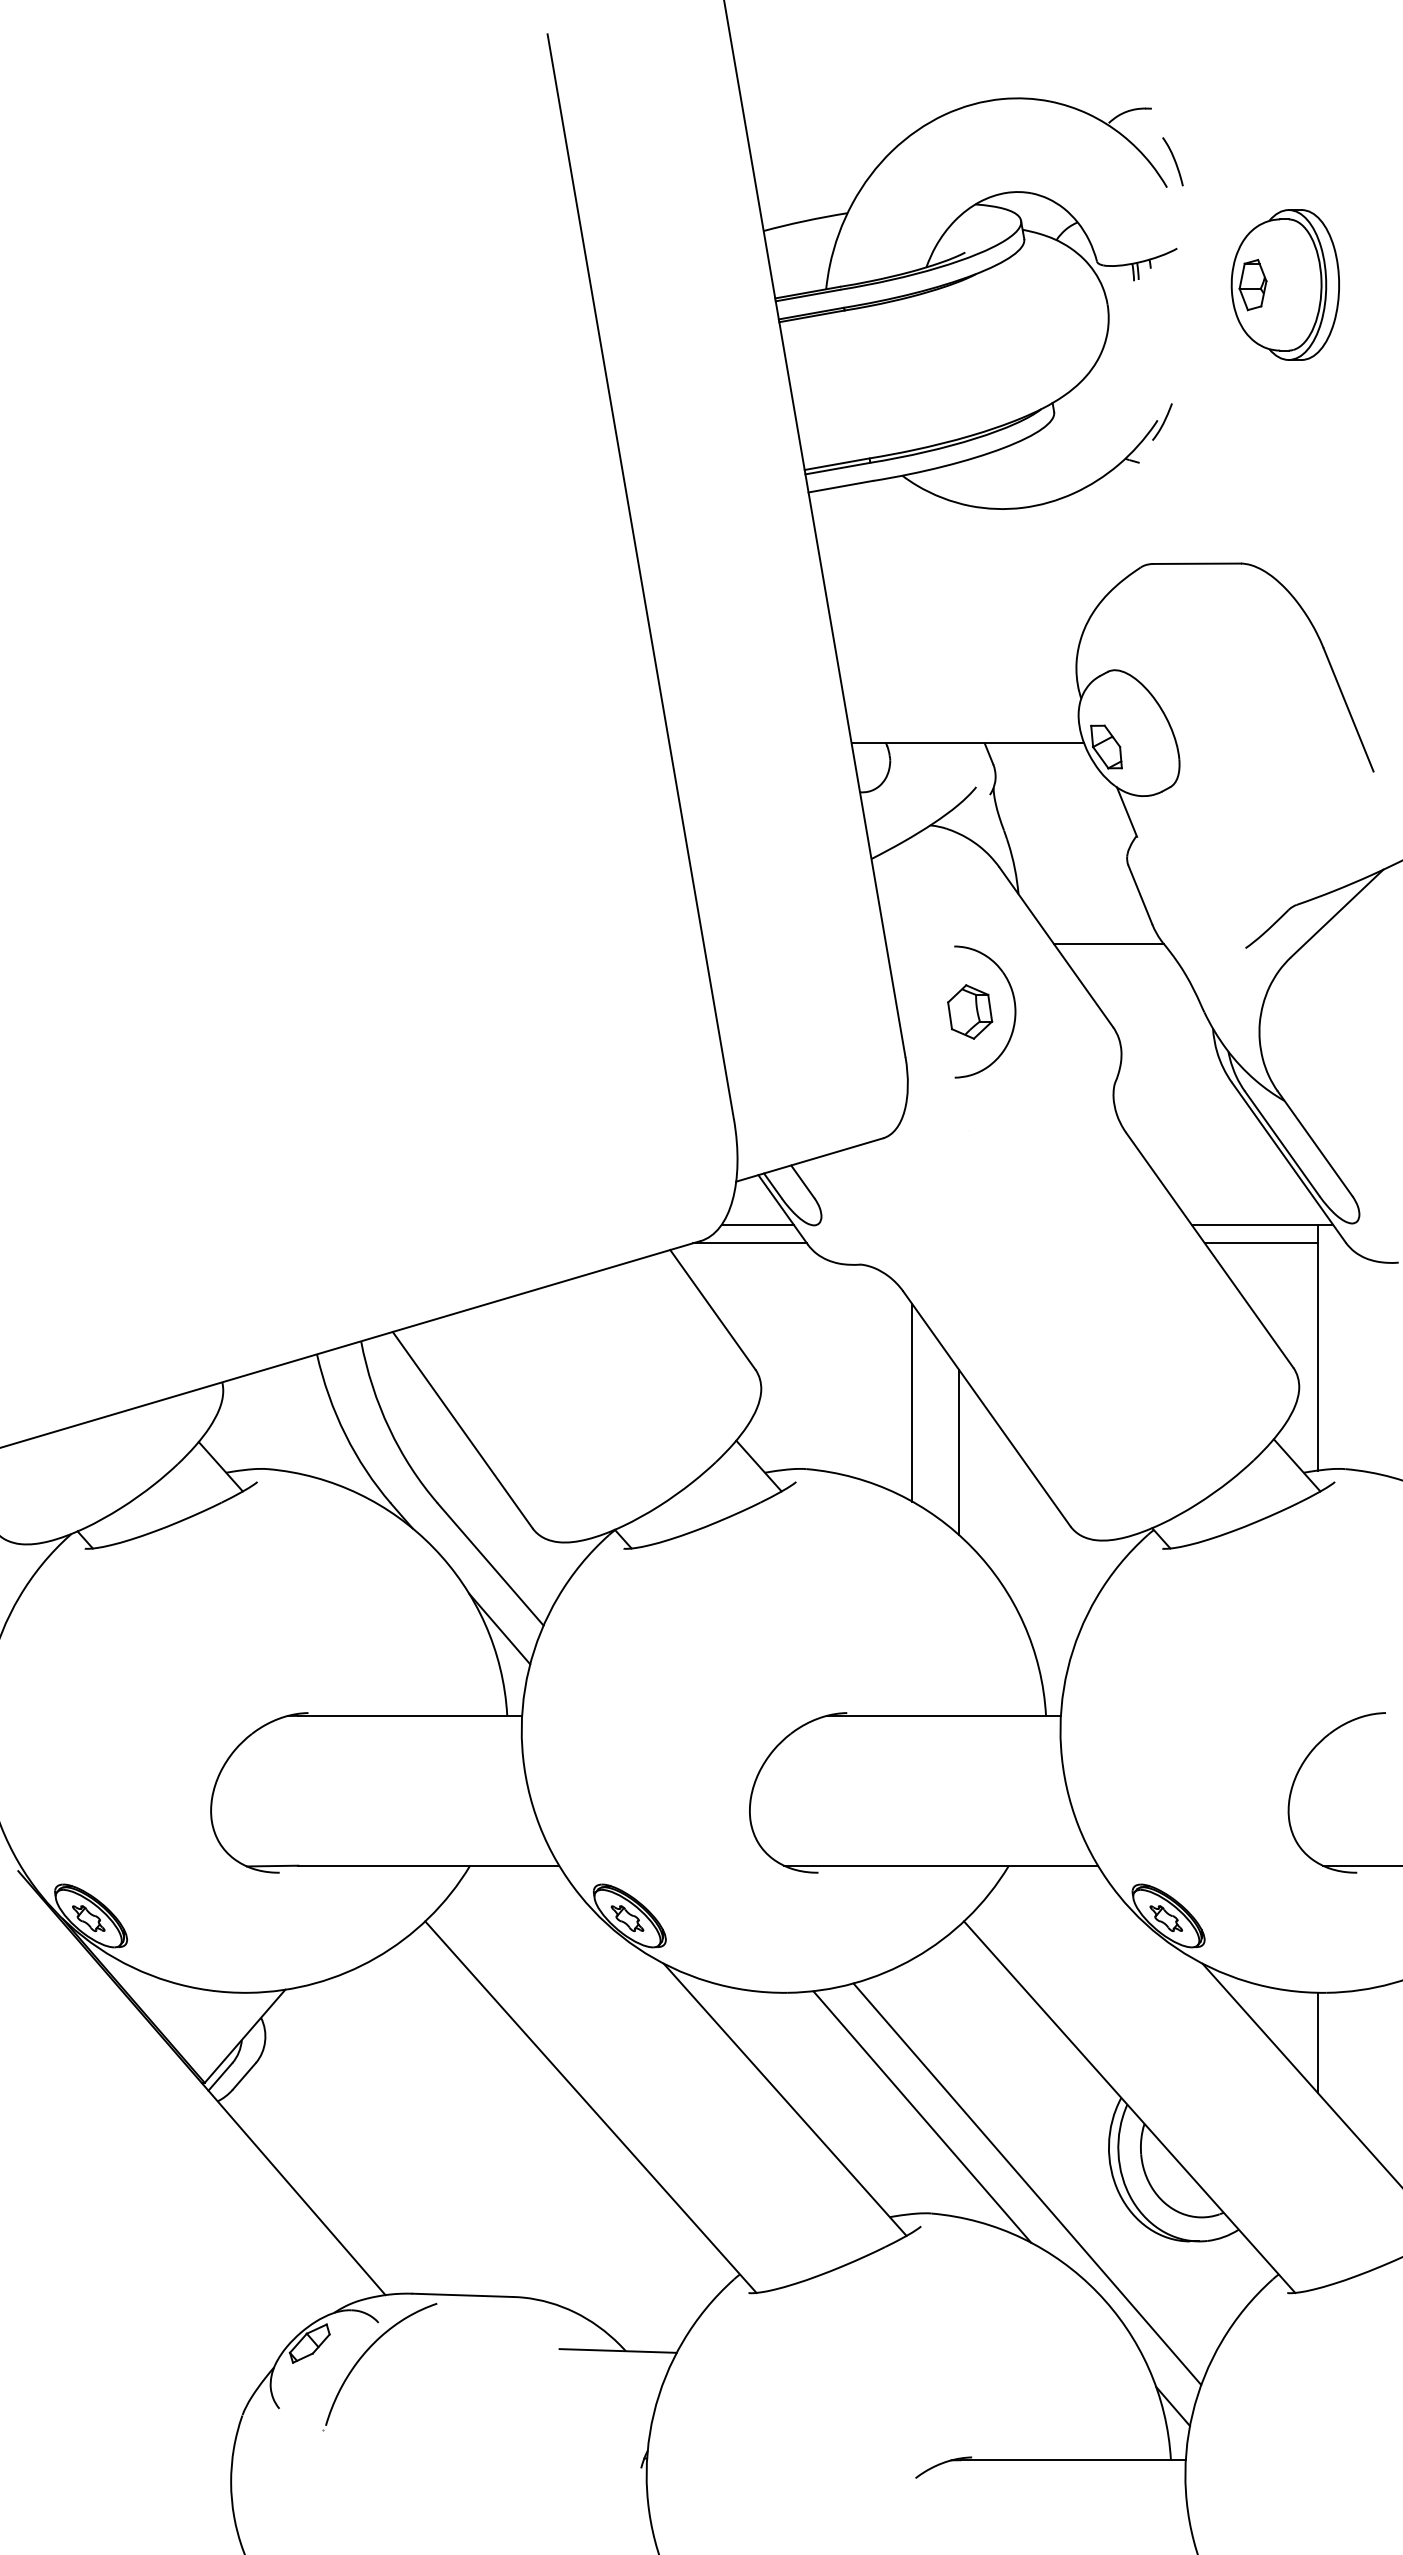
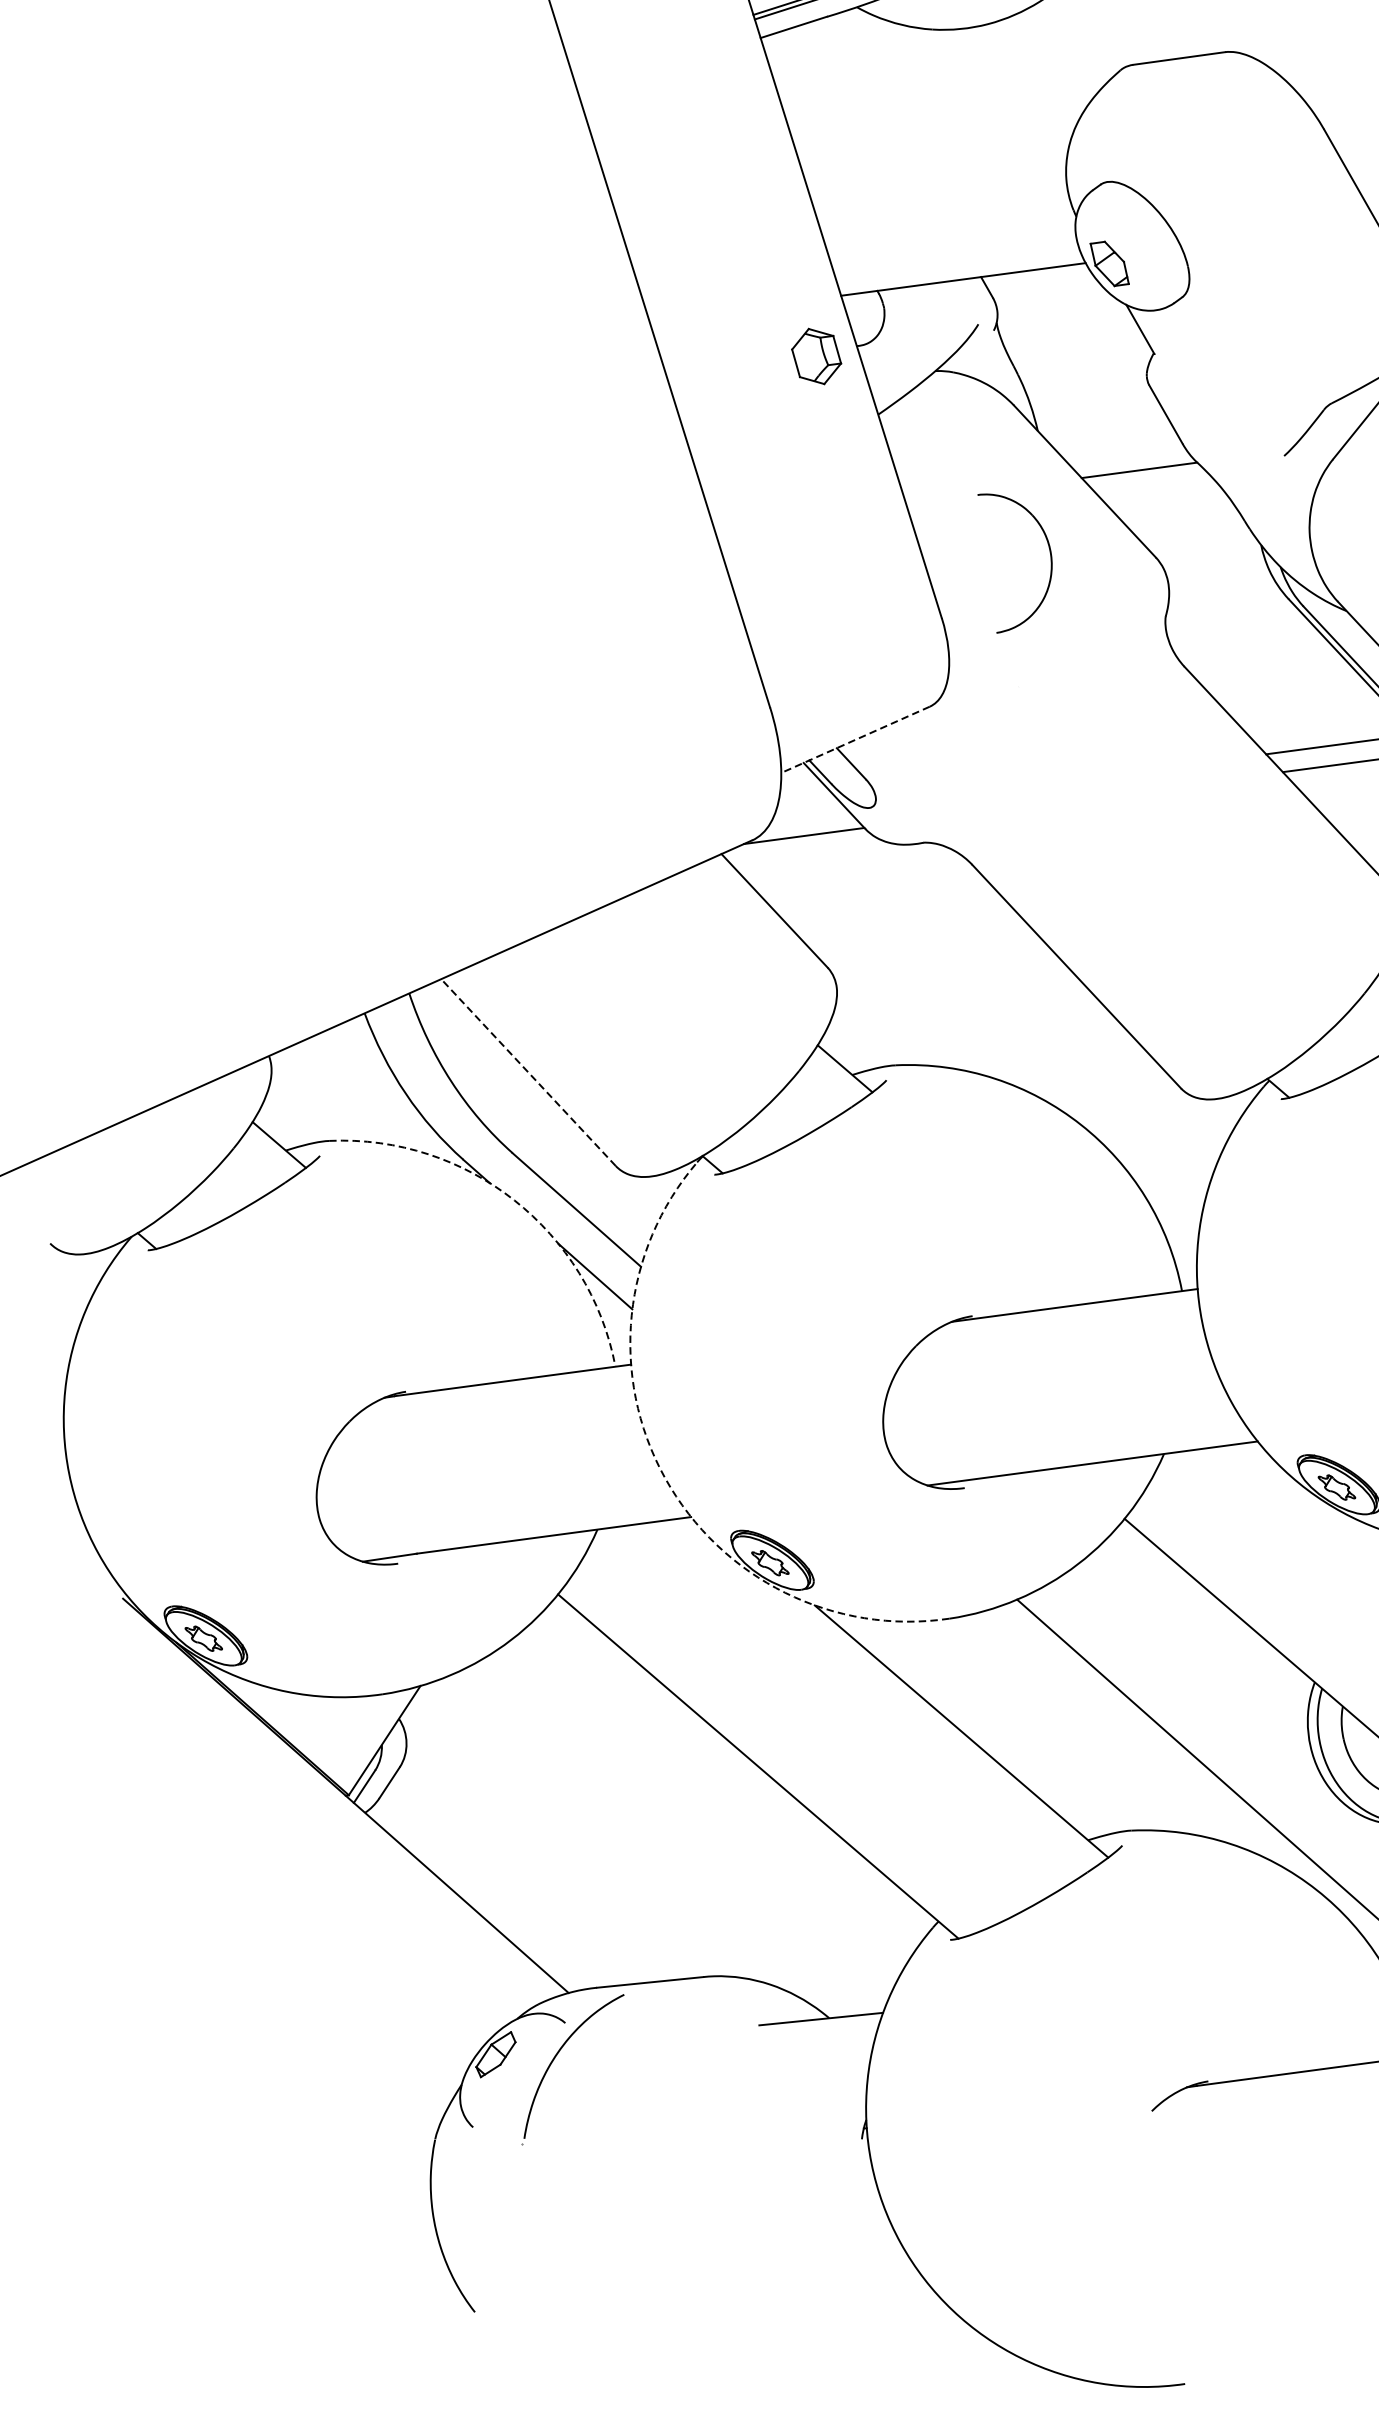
part: (970, 1011) -> (816, 355), moved
line: (809, 1160) -> (855, 740), solid -> dashed
line: (757, 1224) -> (809, 814), removed
line: (912, 1402) -> (997, 980), removed
line: (462, 1429) -> (528, 1071), solid -> dashed
line: (959, 1452) -> (1054, 1026), removed
arc: (433, 1547) -> (514, 1200), solid -> dashed
arc: (539, 1825) -> (664, 1477), solid -> dashed
line: (922, 2116) -> (1108, 1729), removed

